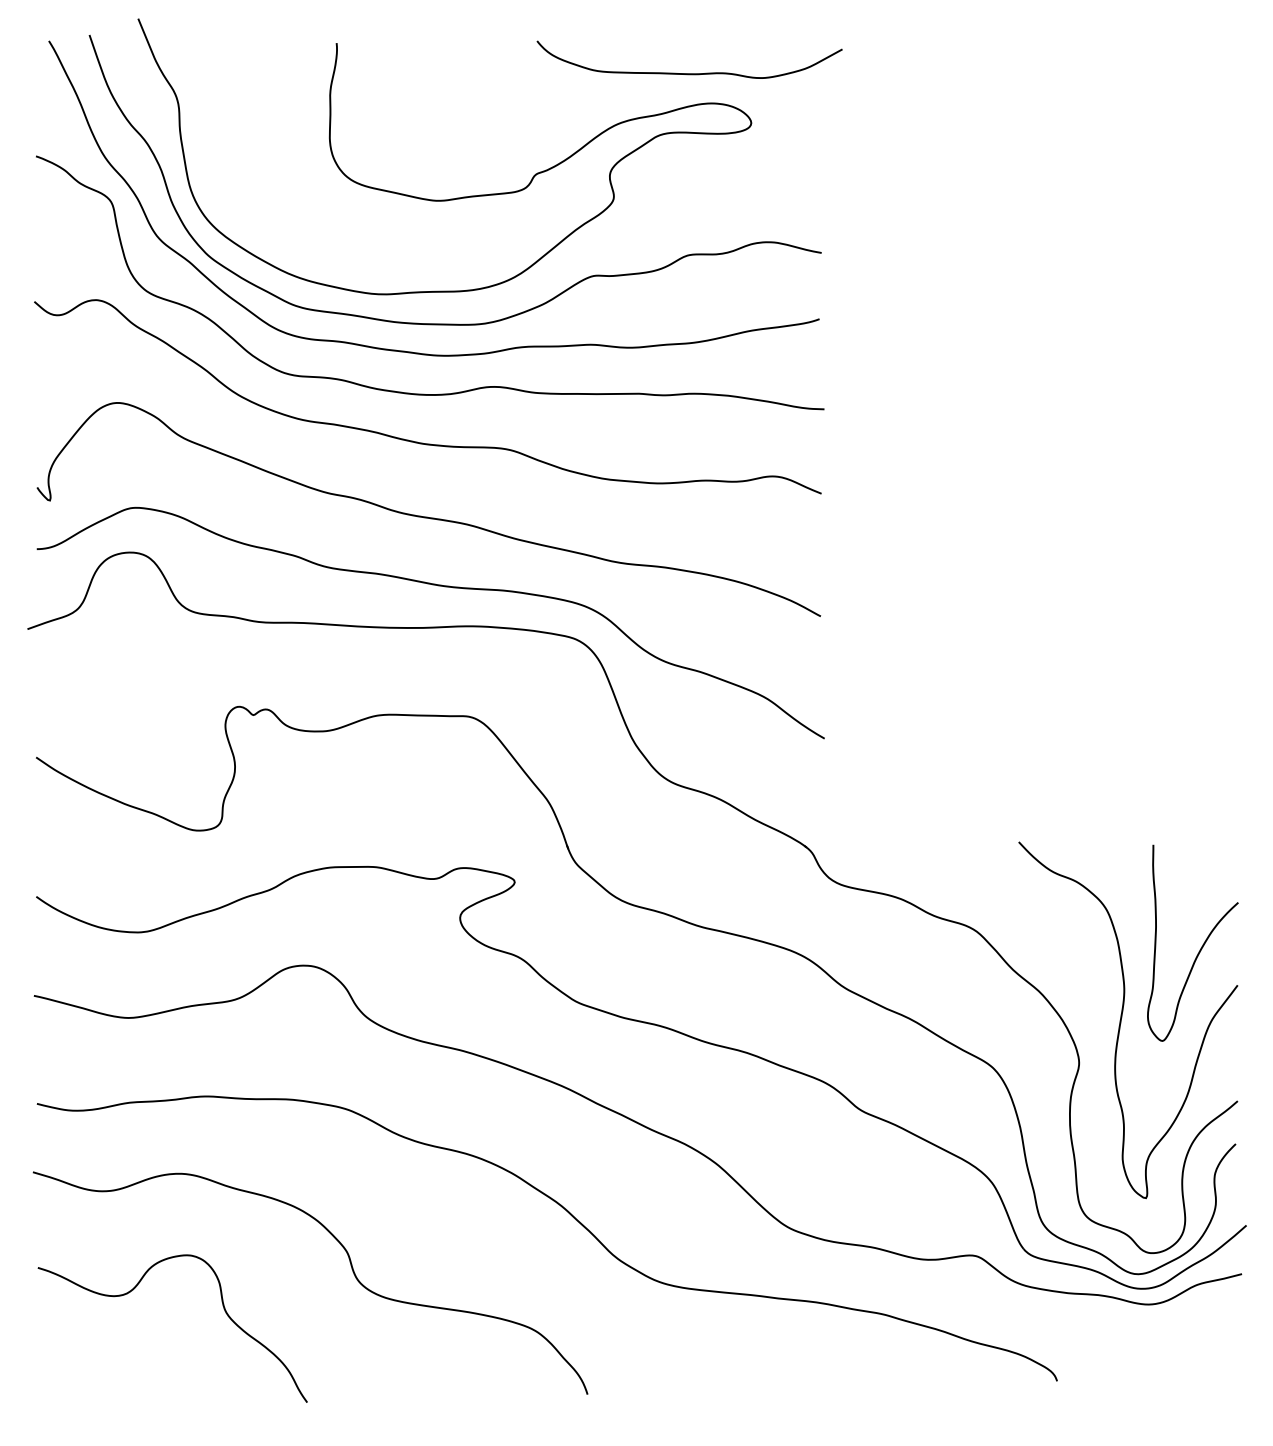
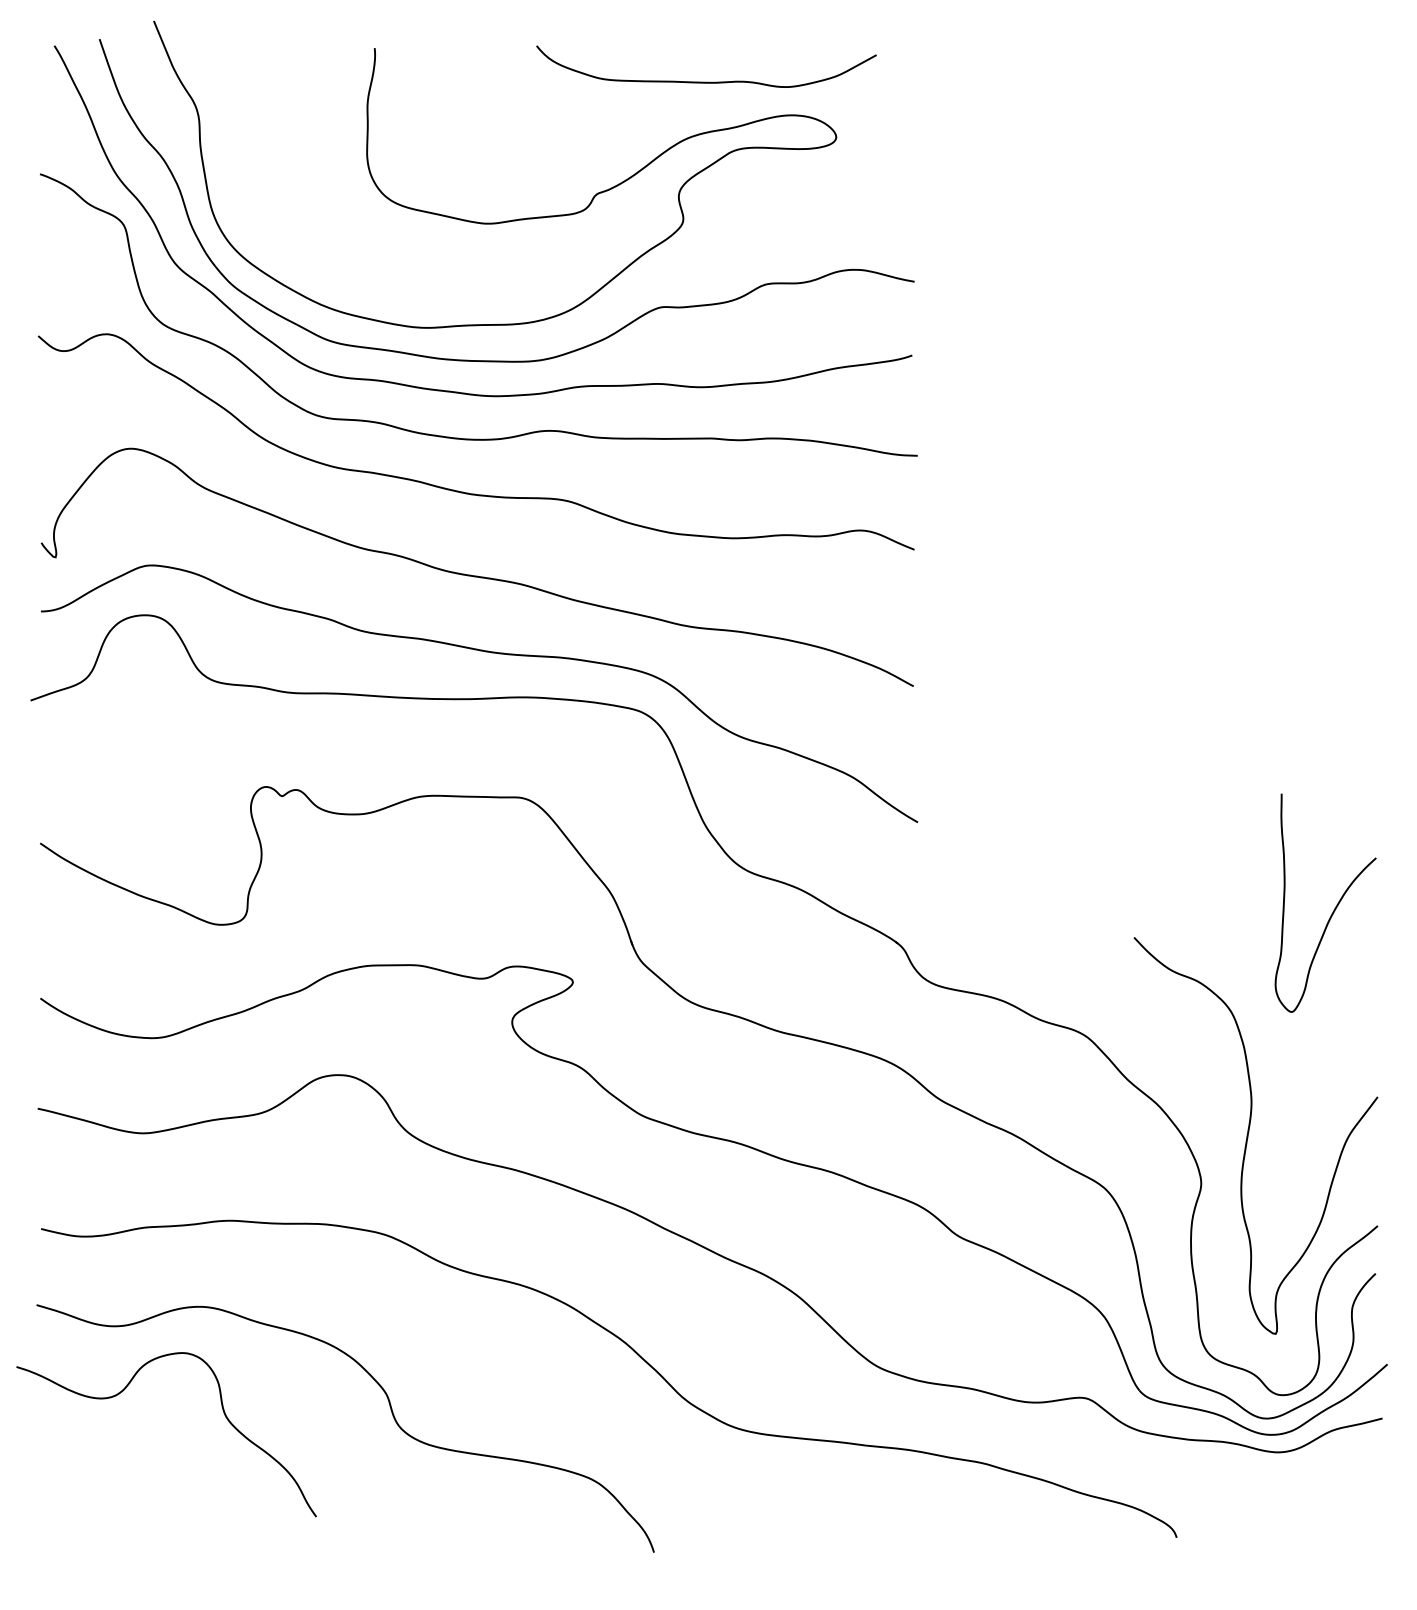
curve: (689, 73) -> (706, 81), moved
curve: (1201, 946) -> (1335, 906), moved
curve: (223, 1309) -> (223, 1413), moved

